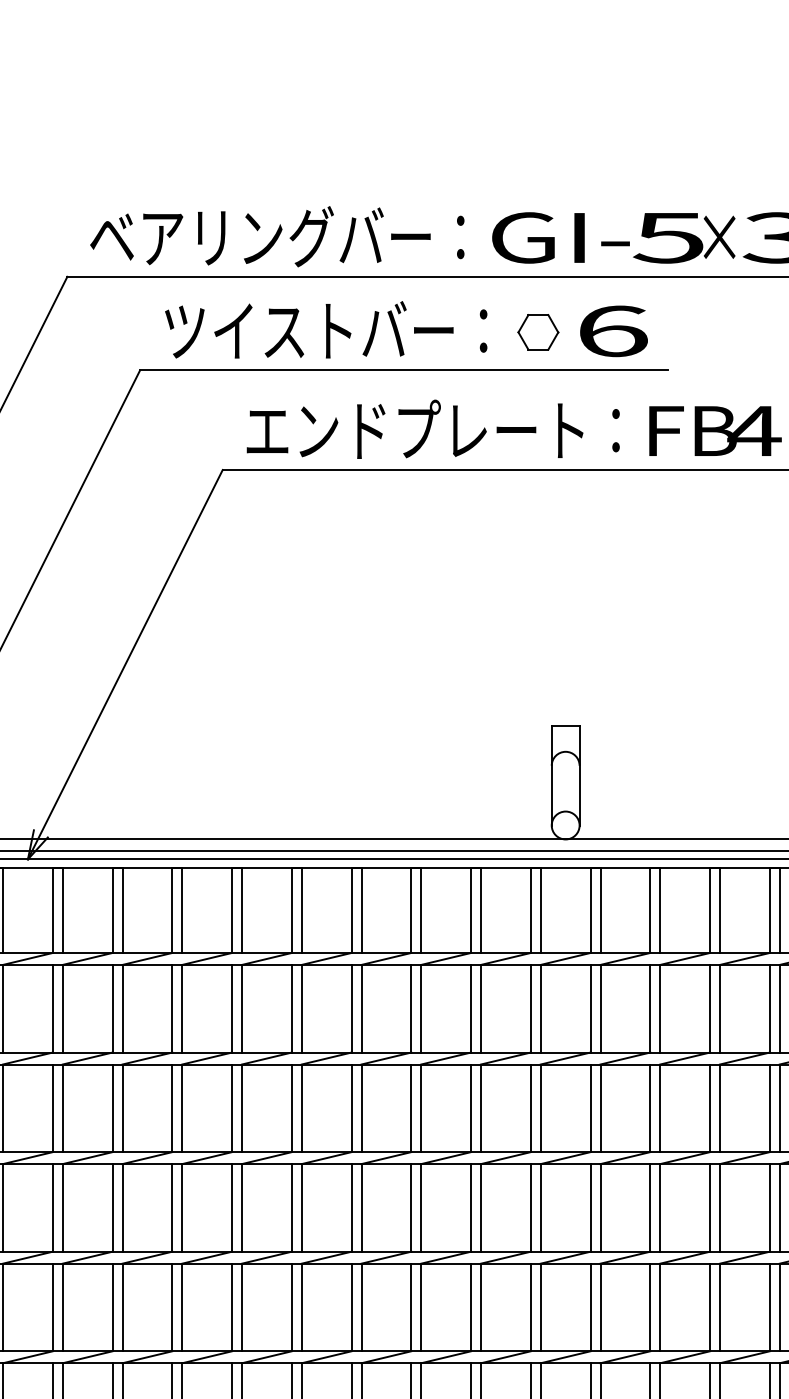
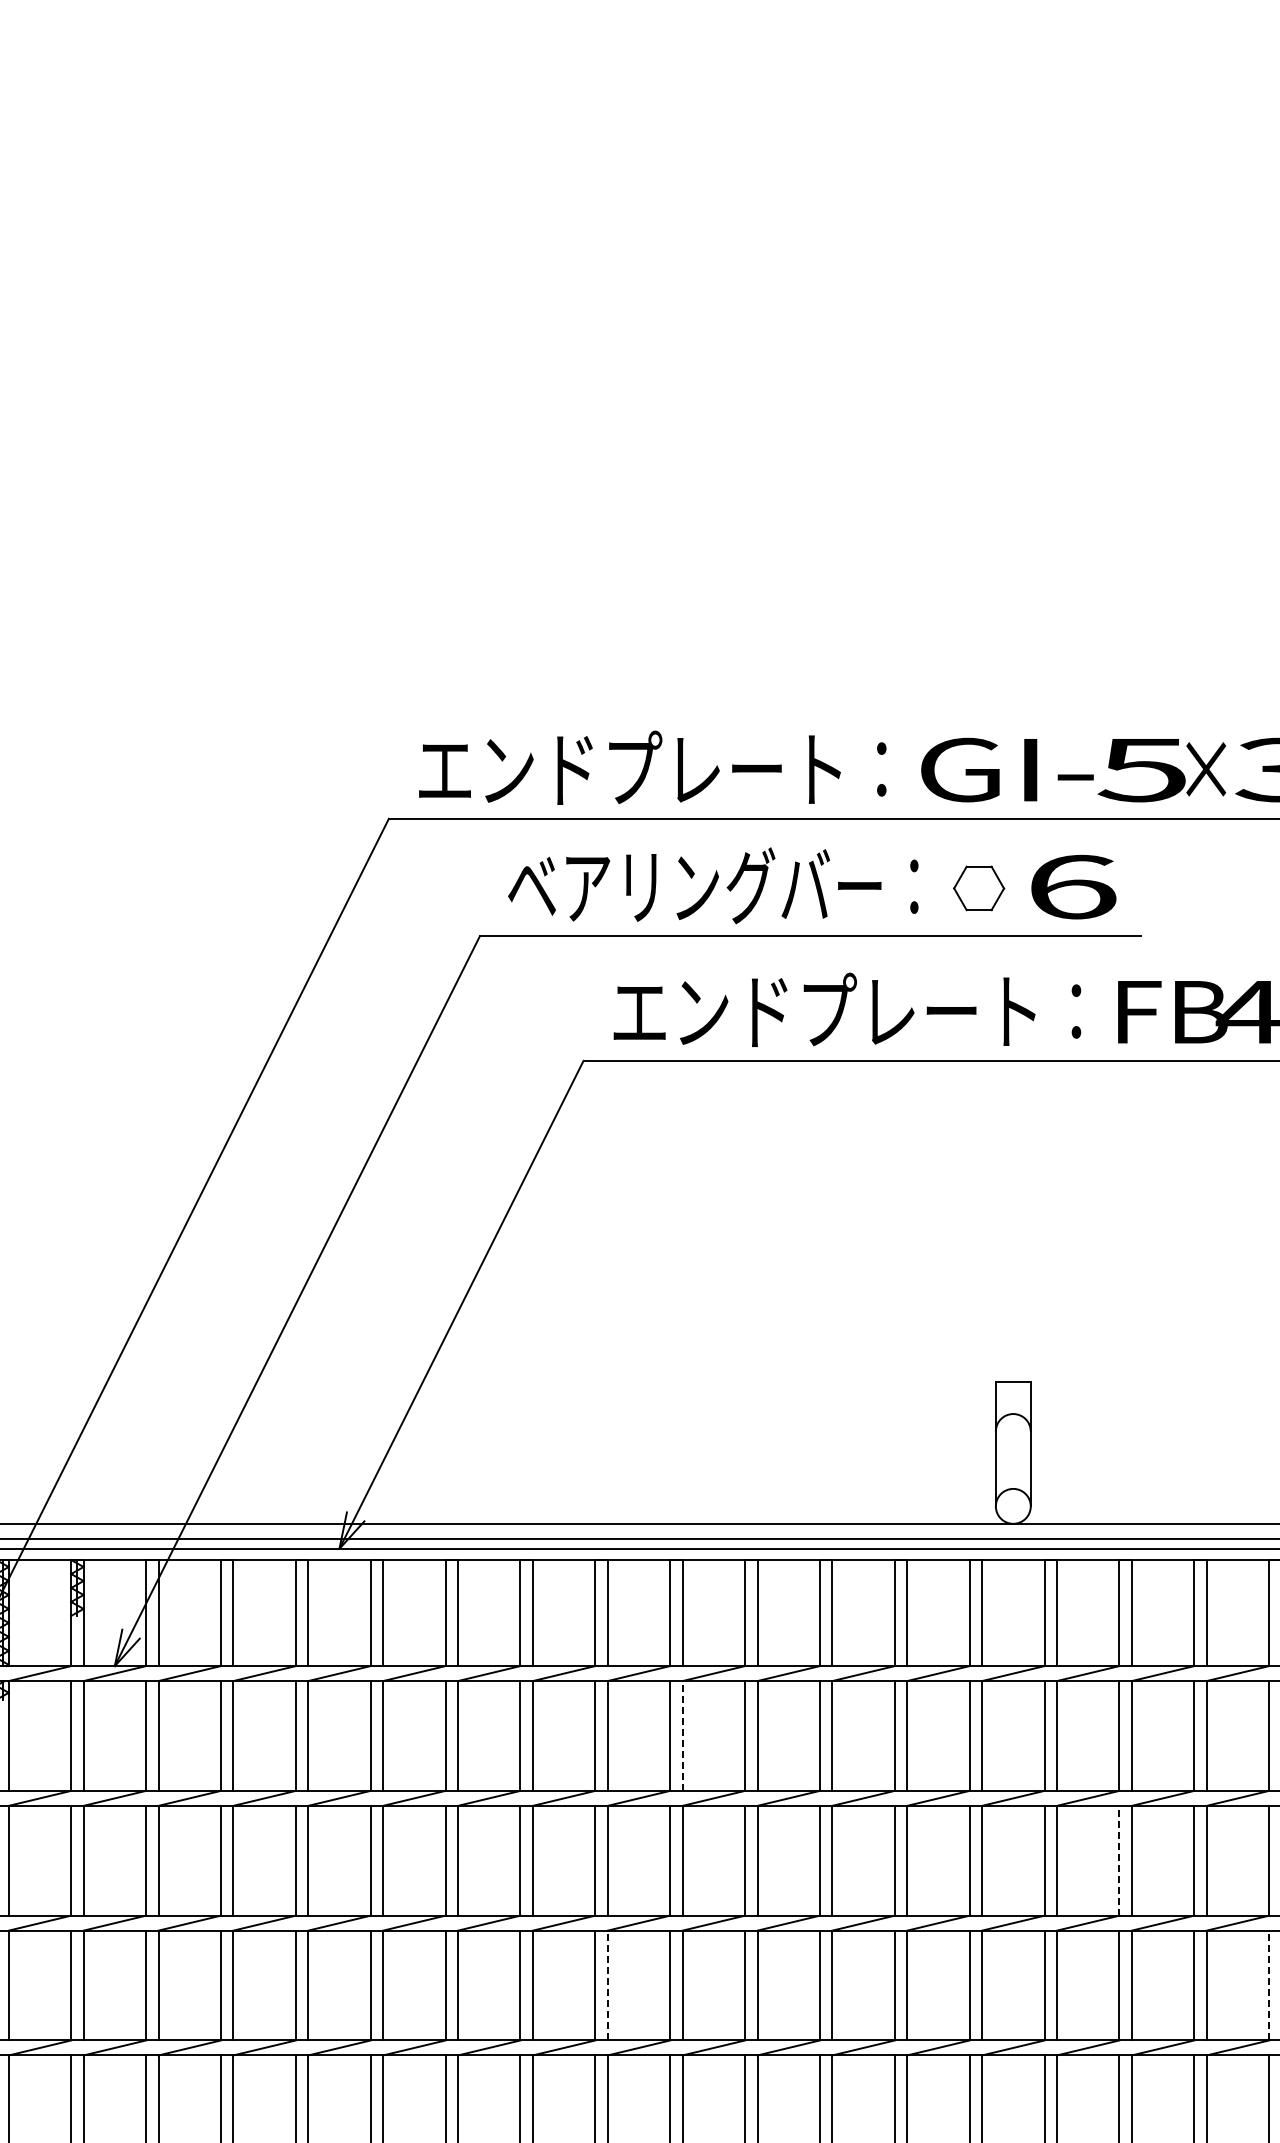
text: (260, 236) -> (630, 768), ベアリングバー： -> エンドプレート：
text: (326, 330) -> (713, 885), ツイストバー： -> ベアリングバー：
line: (301, 1008) -> (682, 1735), solid -> dashed
line: (650, 1108) -> (1119, 1860), solid -> dashed
line: (241, 1207) -> (607, 1985), solid -> dashed
line: (770, 1207) -> (1269, 1985), solid -> dashed

